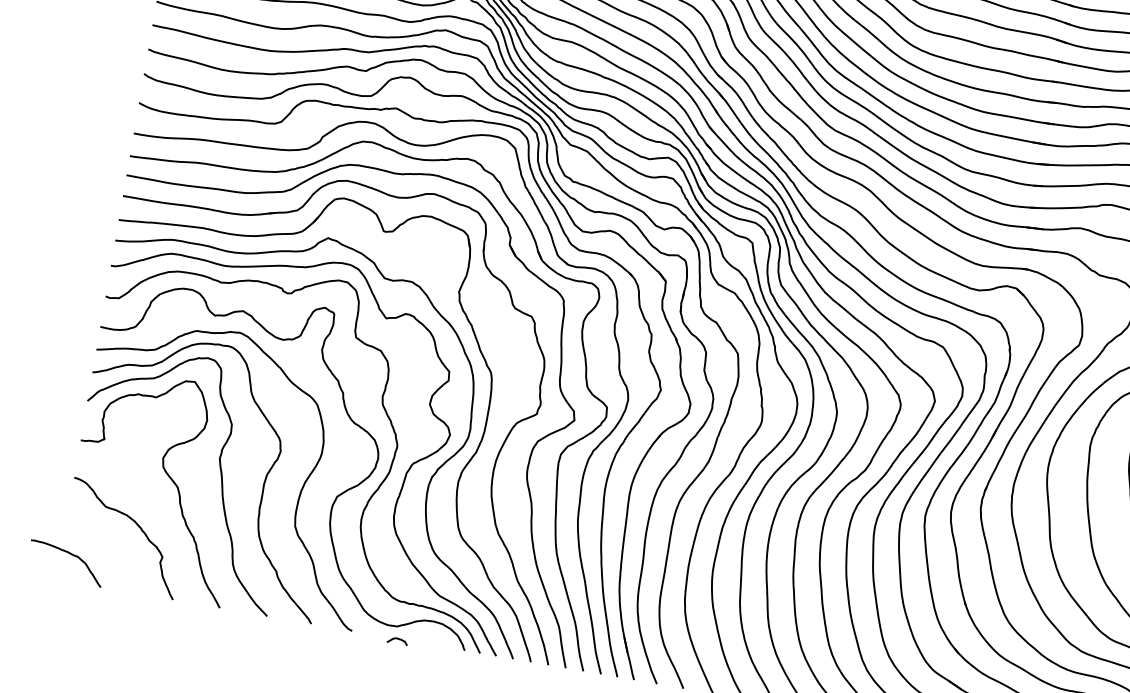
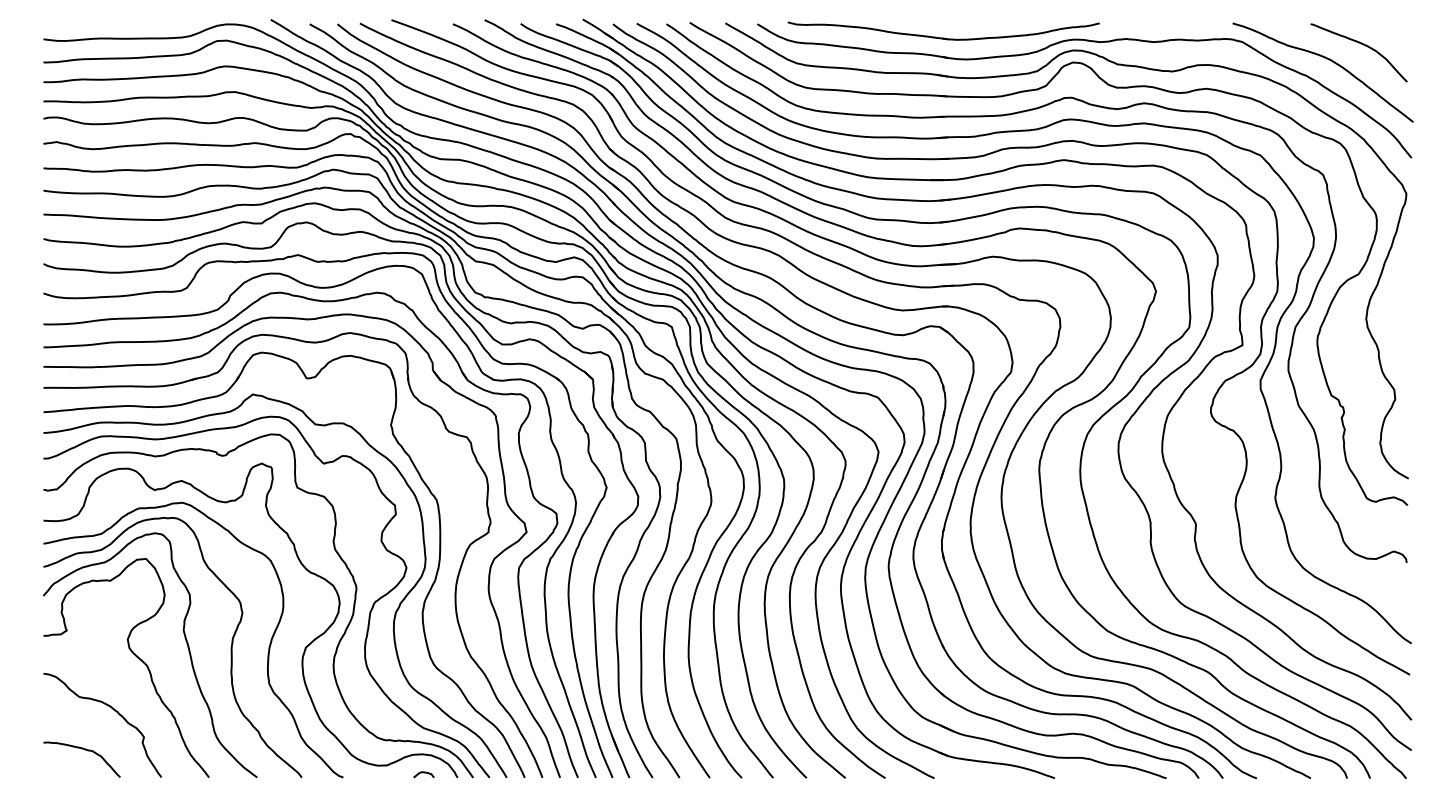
curve: (70, 554) -> (84, 750), moved
curve: (397, 639) -> (423, 773), moved

